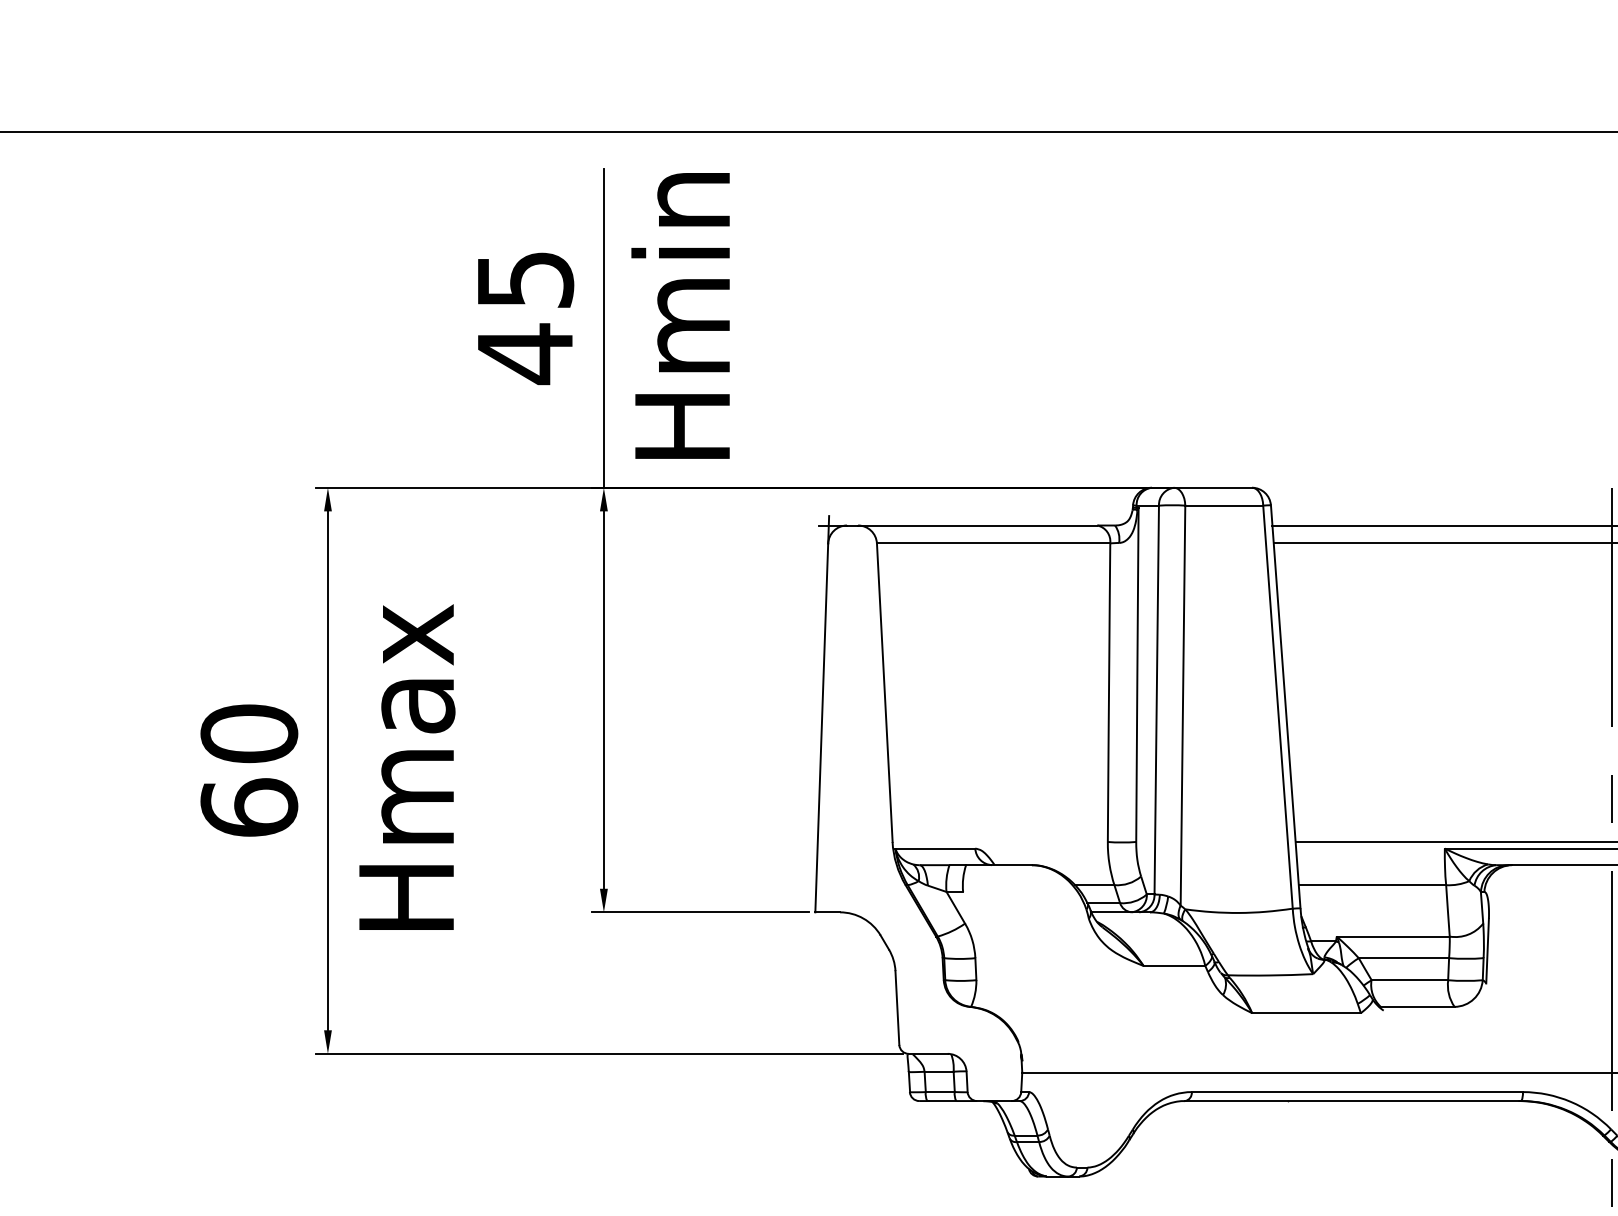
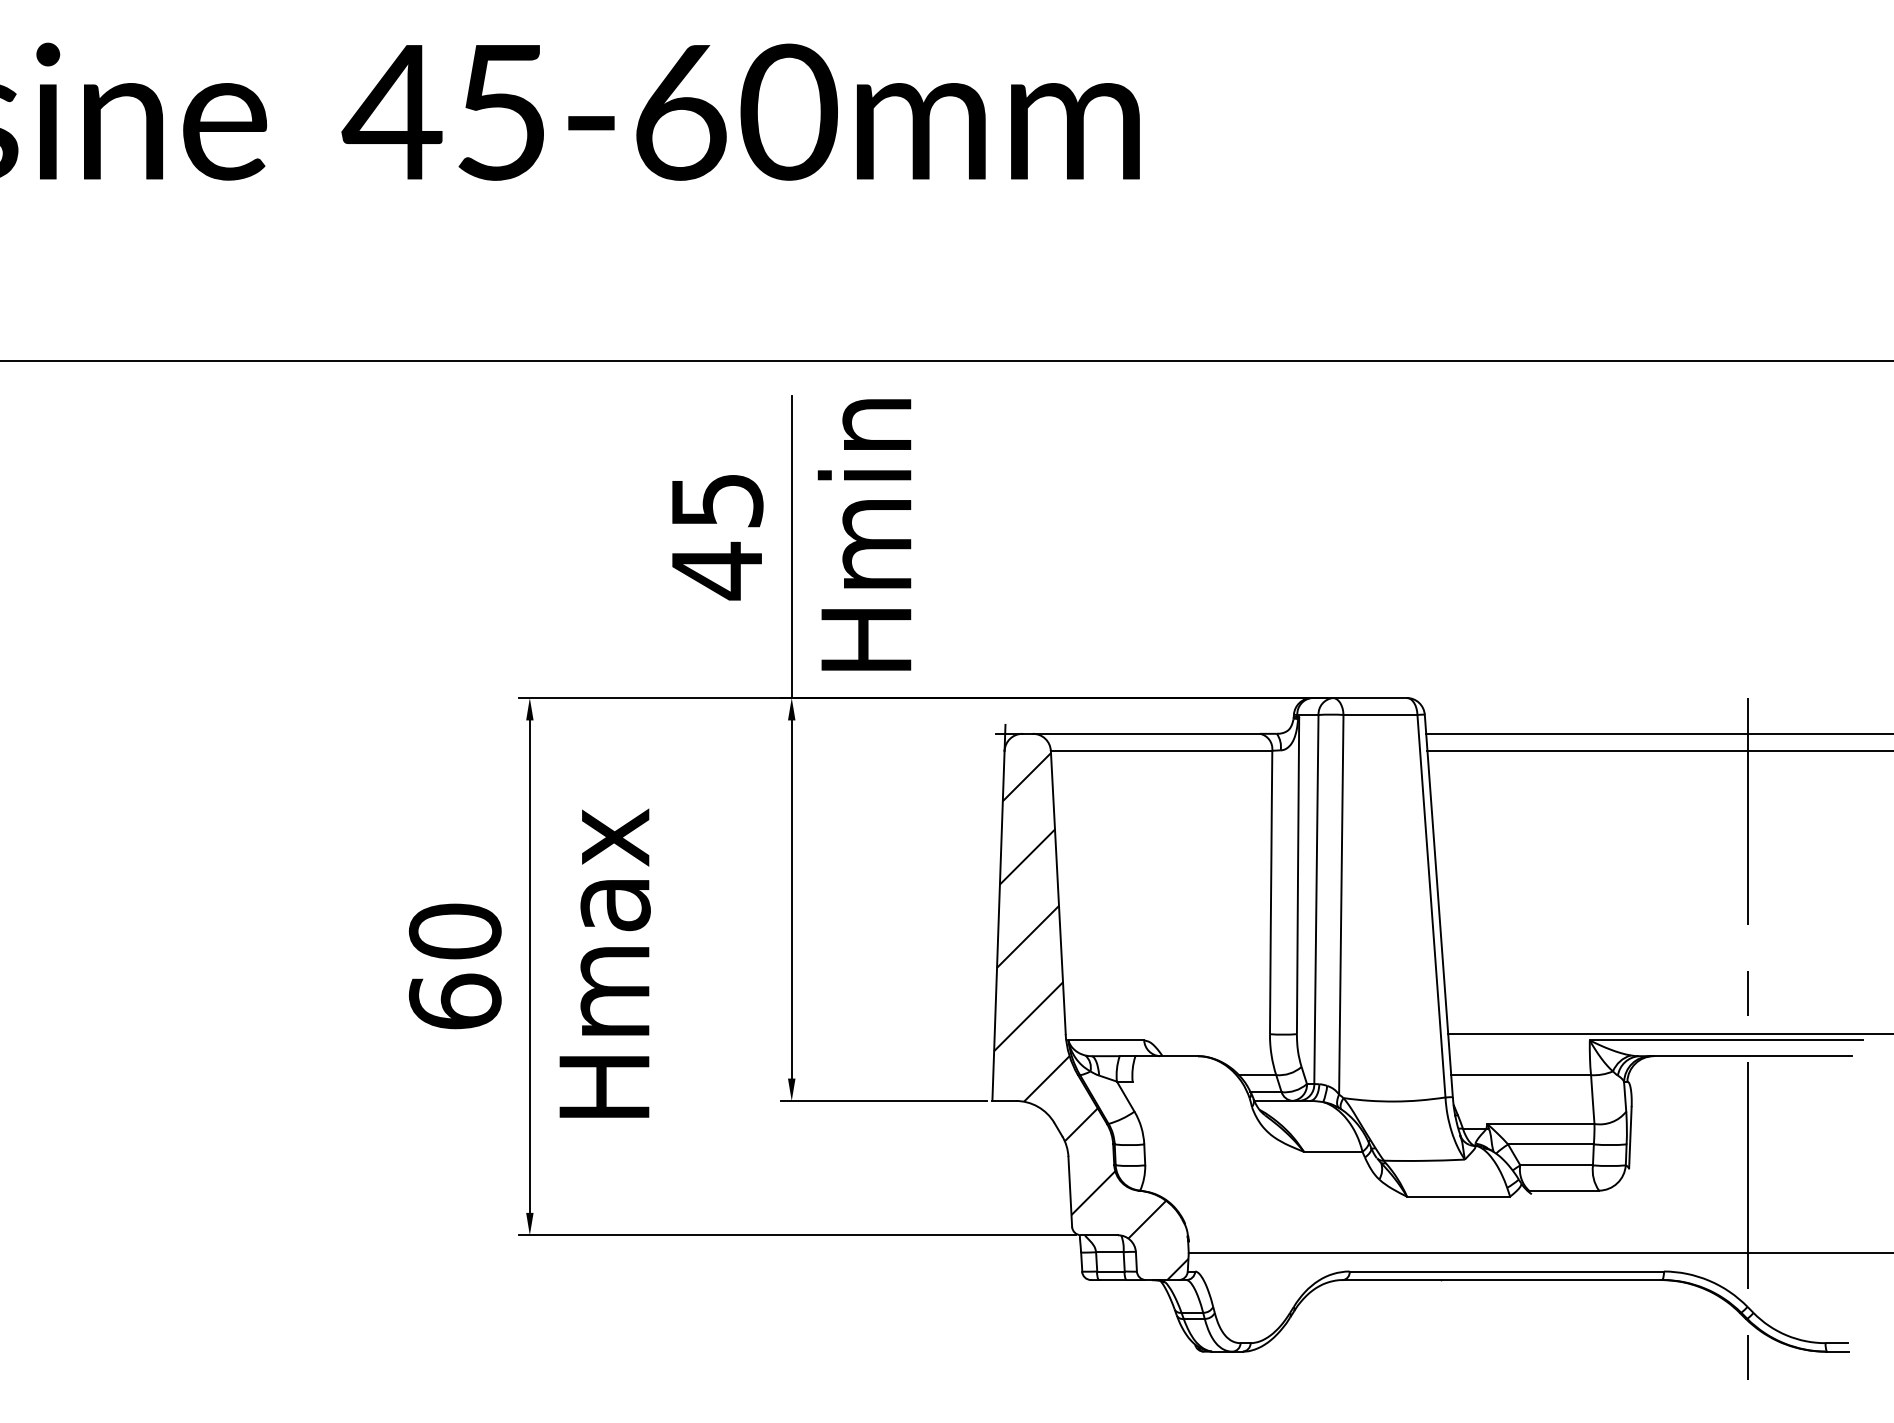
hatch: (919, 823) -> (1091, 1016), added

